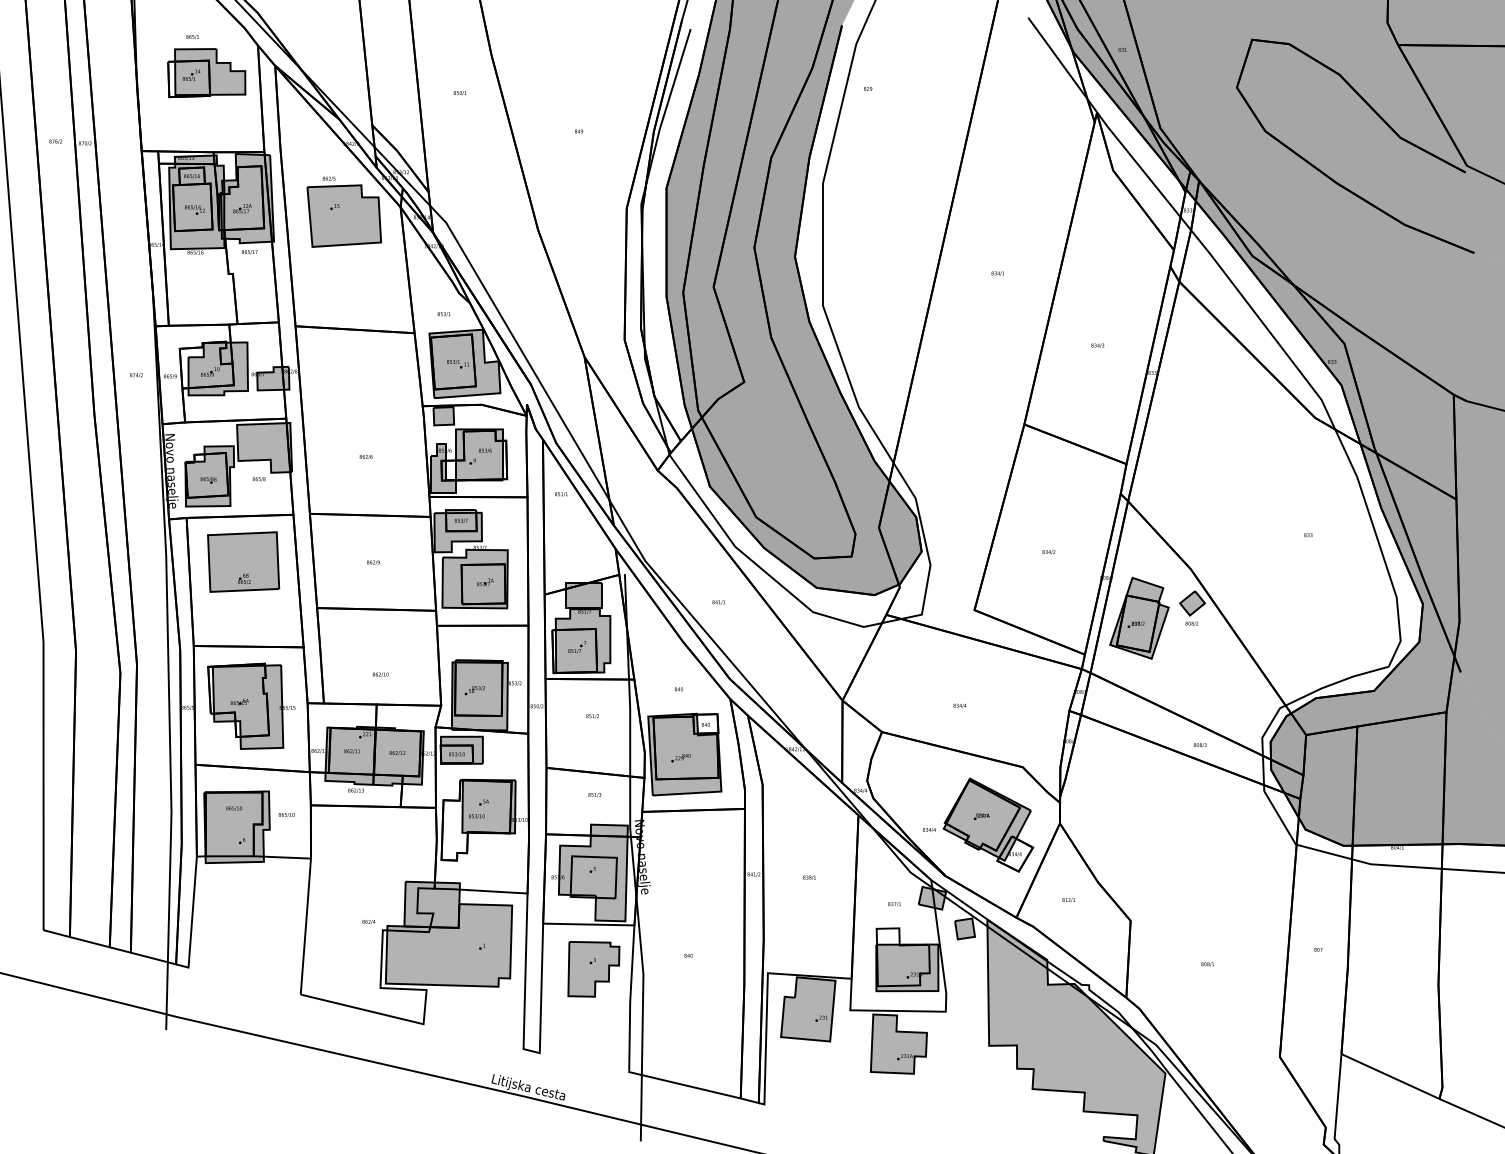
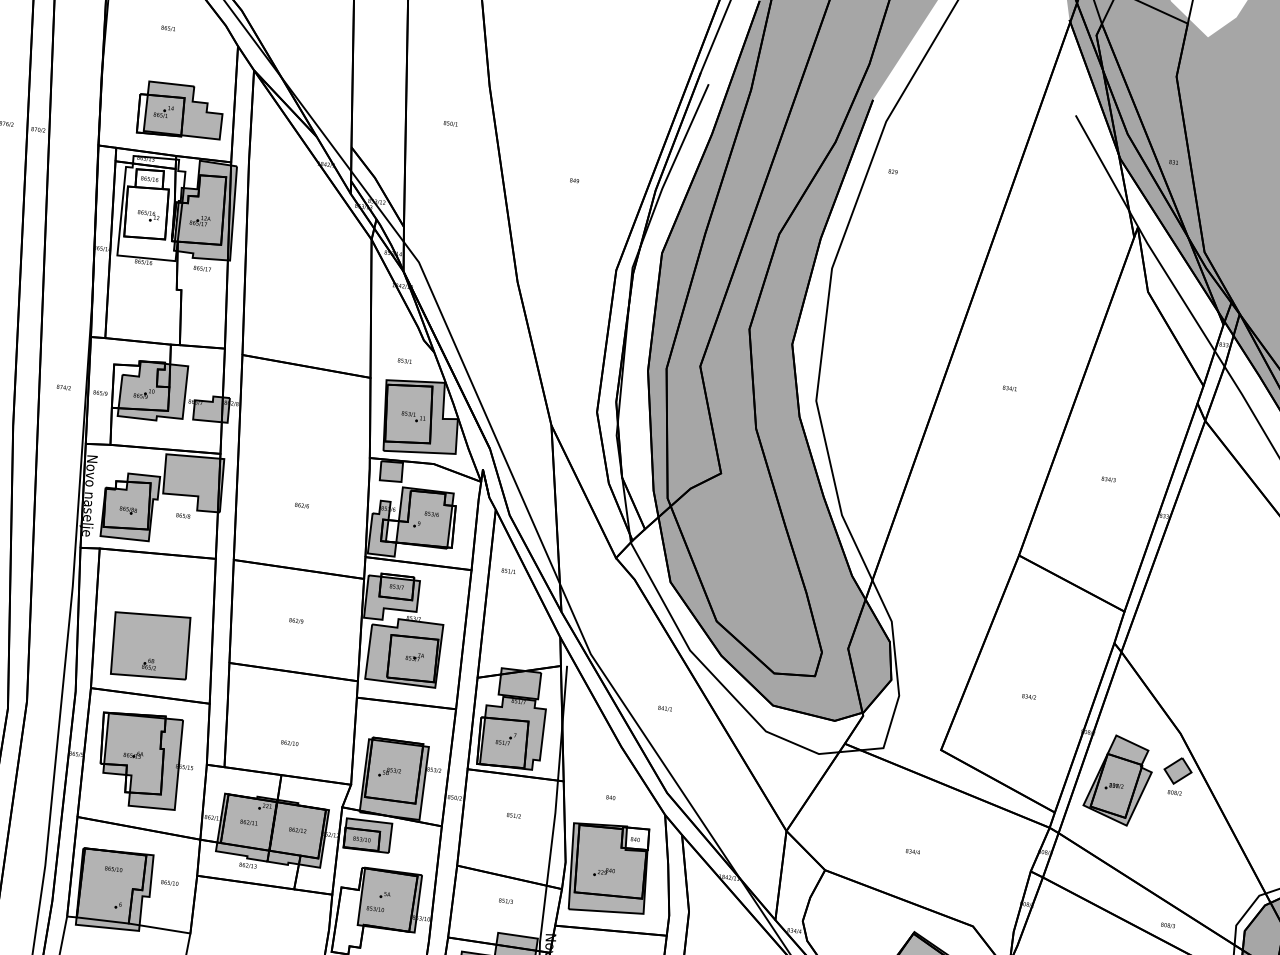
part: (206, 73) -> (180, 111), moved
fill: (196, 202) -> (151, 208), removed
part: (344, 211) -> (310, 237), removed
part: (243, 561) -> (150, 645), moved

